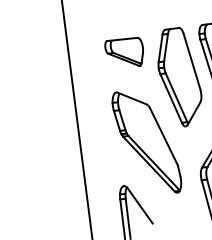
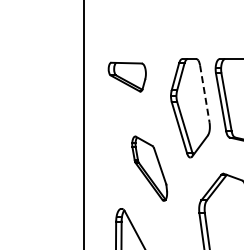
part: (123, 52) -> (126, 76), moved
line: (191, 62) -> (204, 94), solid -> dashed
part: (146, 142) -> (149, 168), size x0.6

